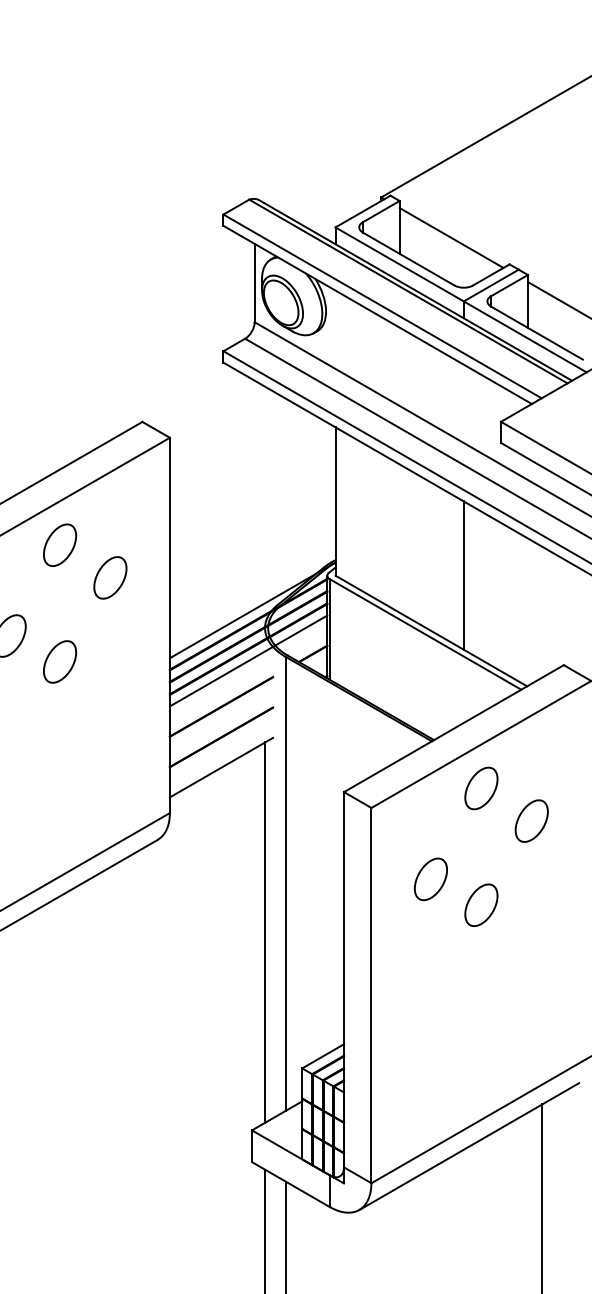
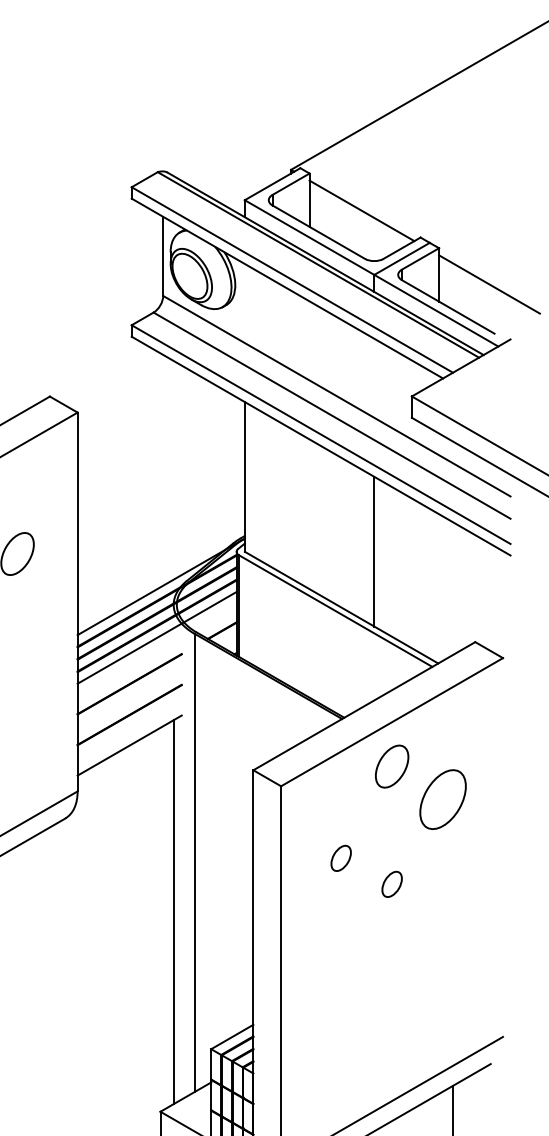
part: (531, 820) -> (442, 798), size x1.4
part: (430, 879) -> (340, 858), size x0.6
part: (481, 904) -> (392, 883), size x0.6

